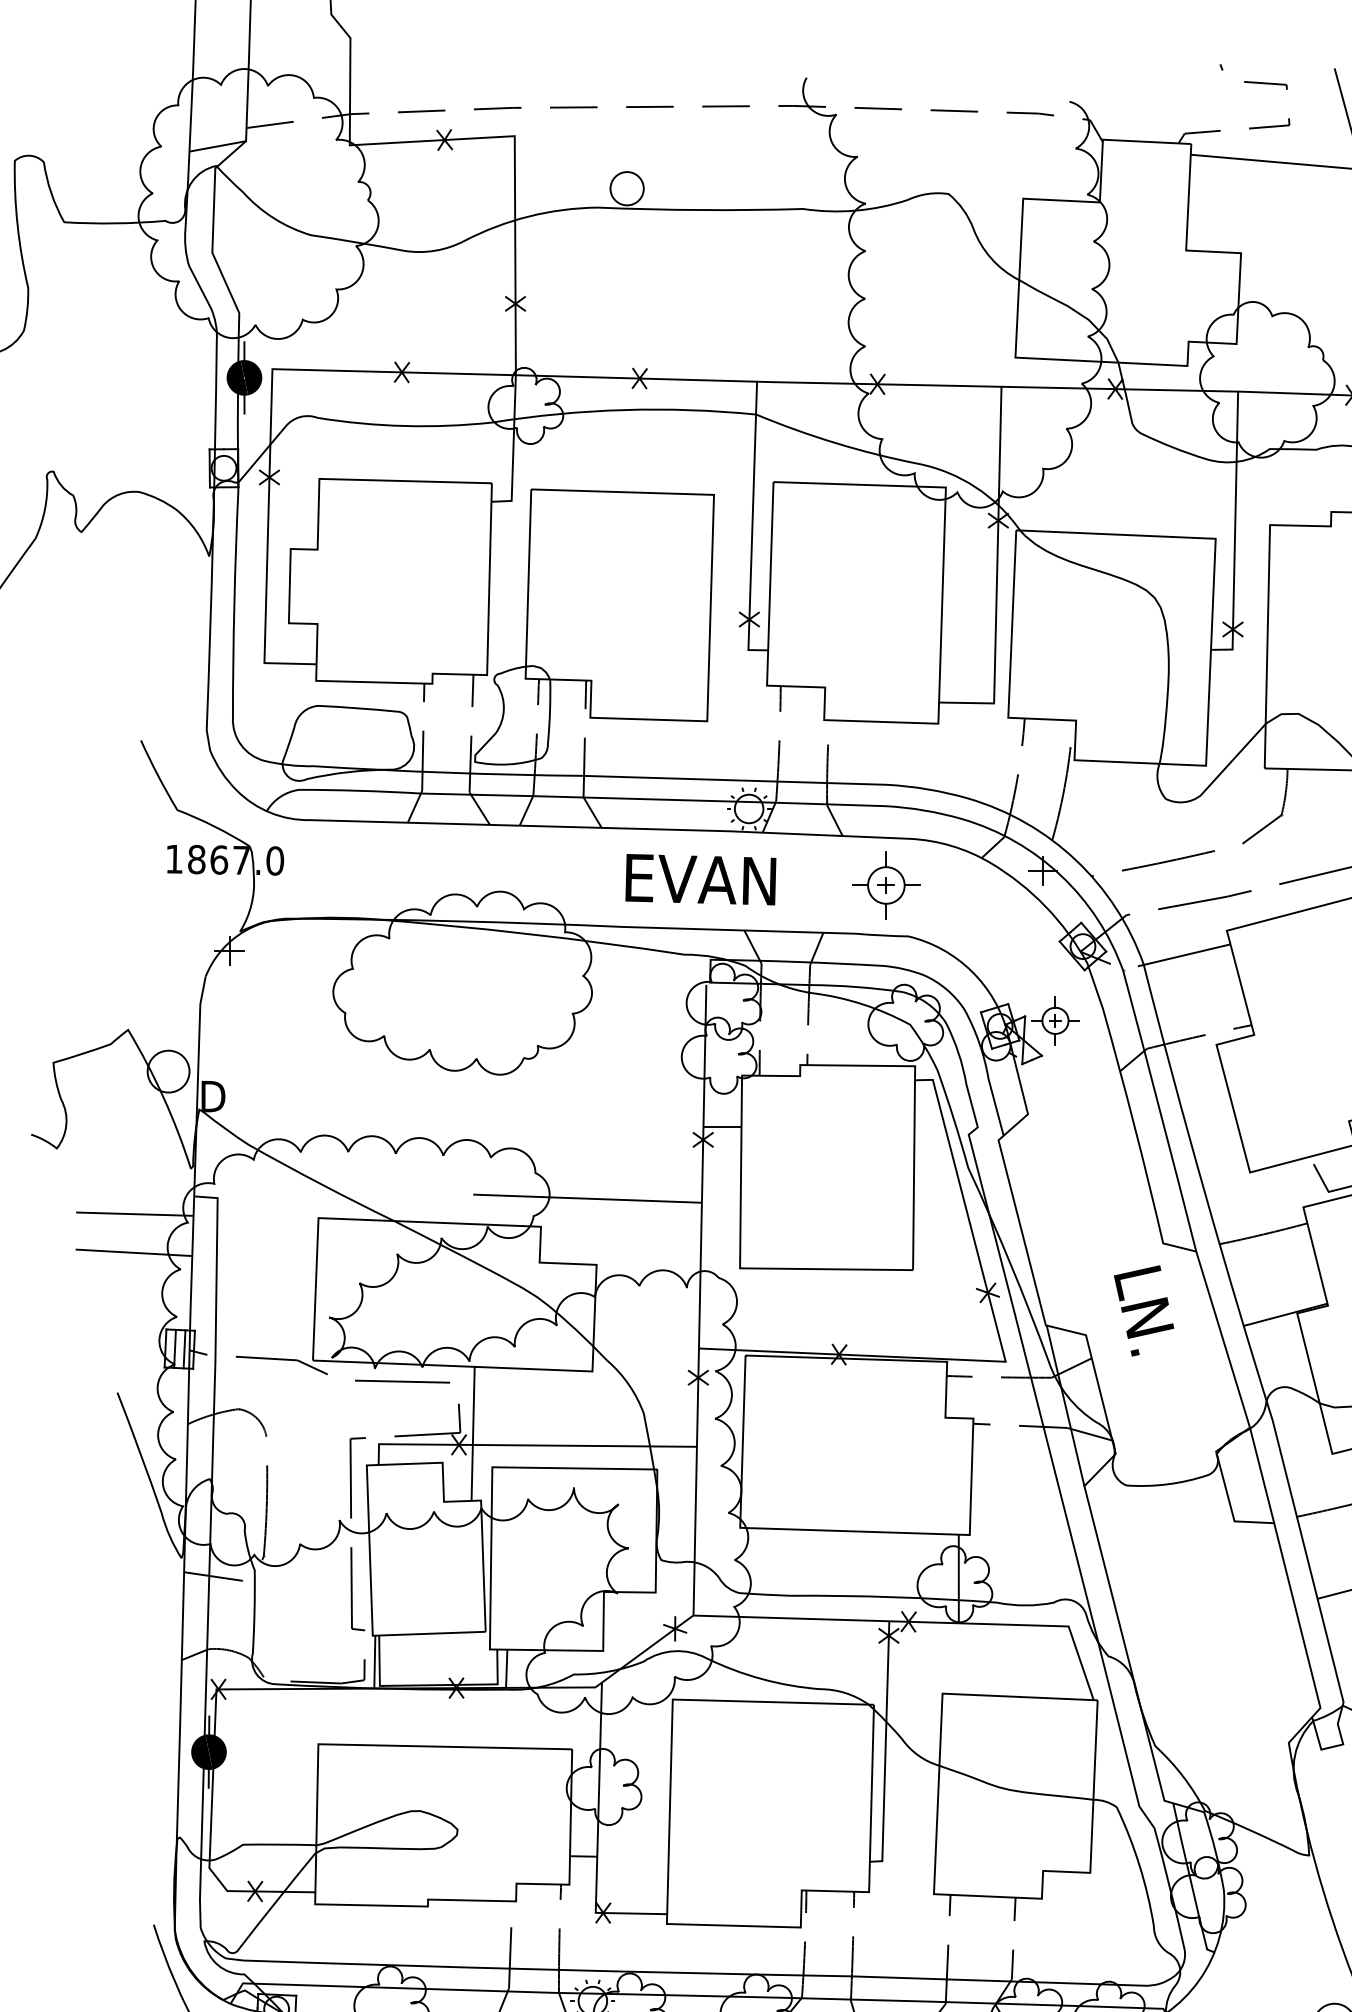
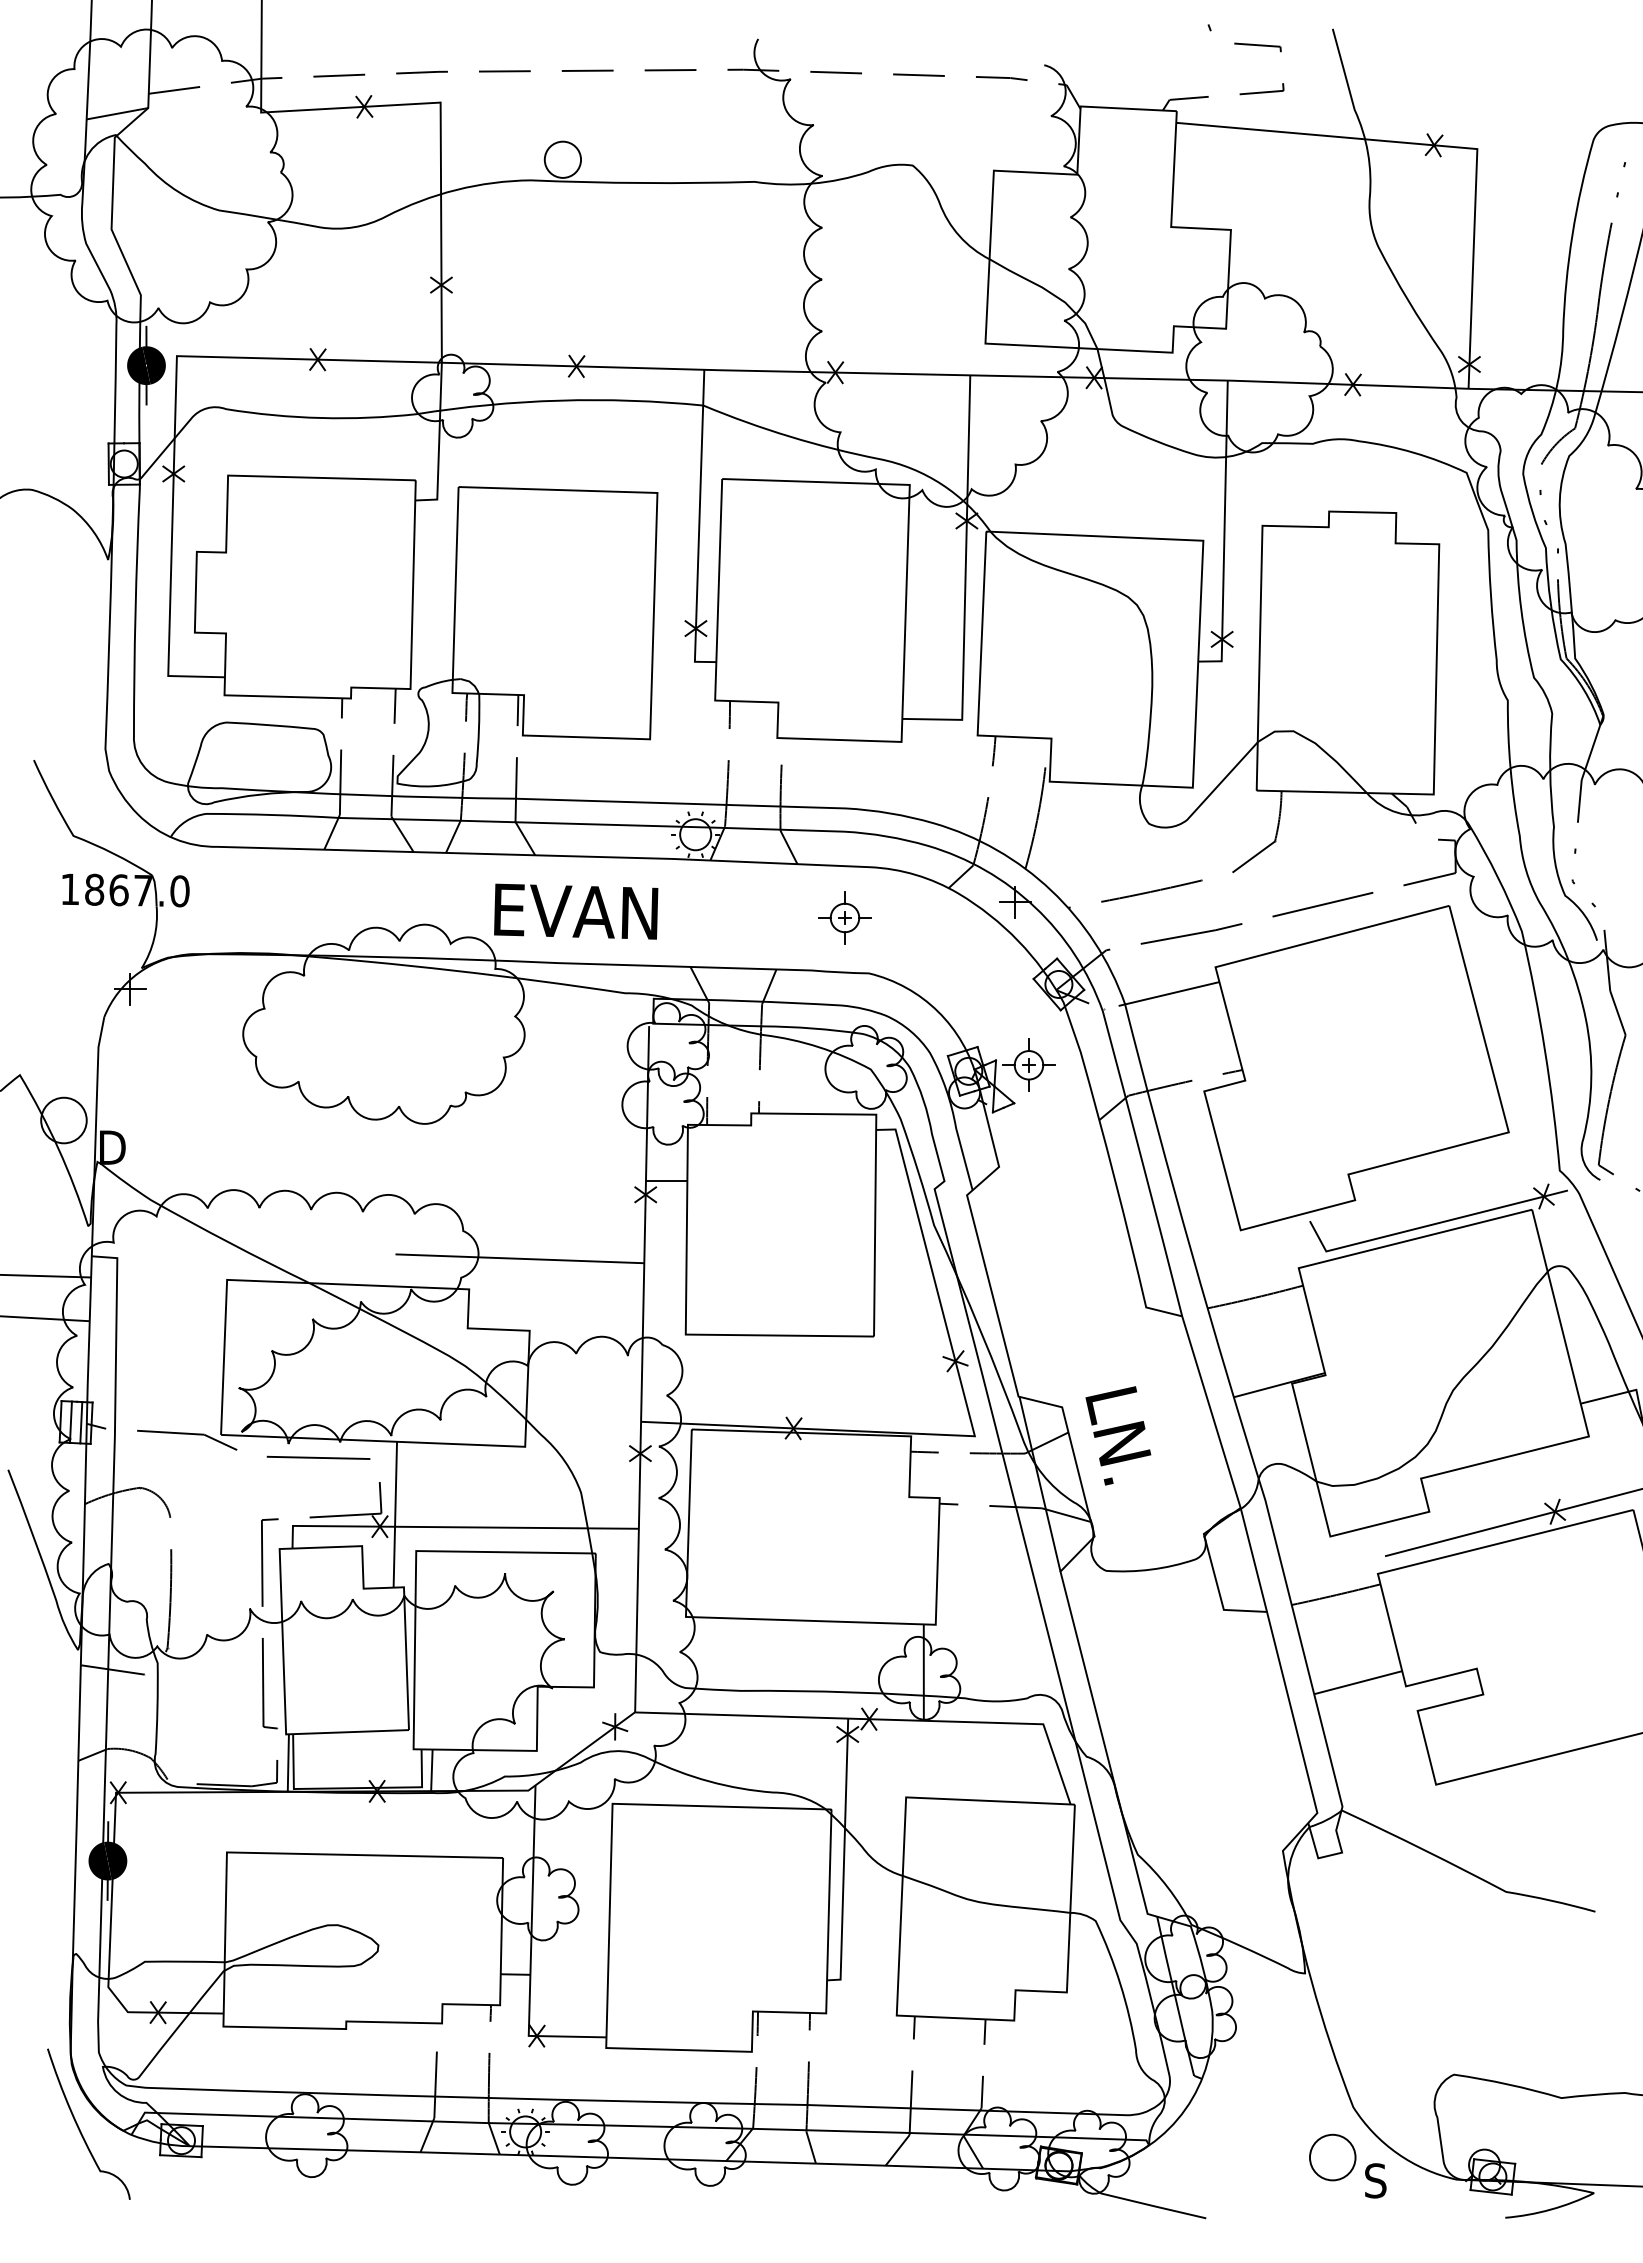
text: (701, 879) -> (576, 911), moved
part: (885, 885) -> (844, 917), size x0.71
text: (1144, 1310) -> (1118, 1435), moved

